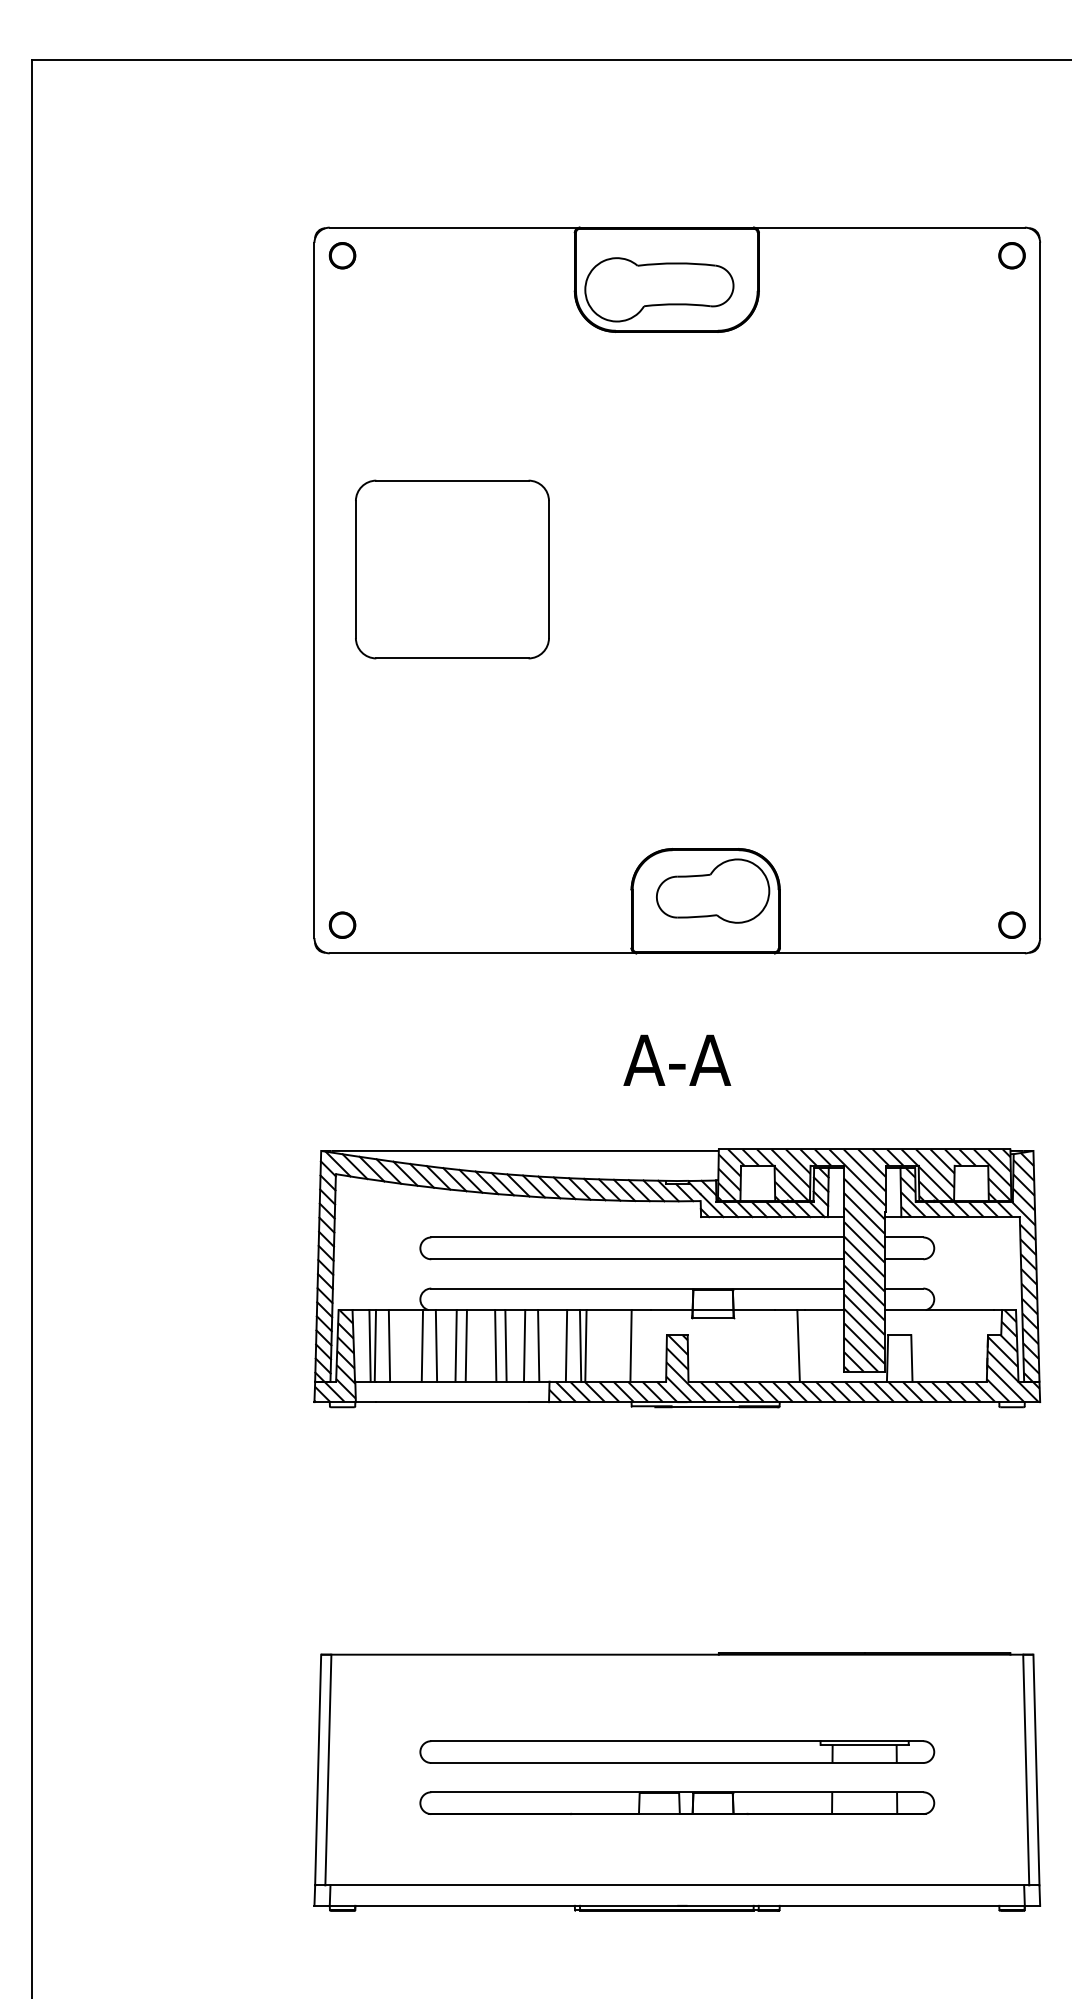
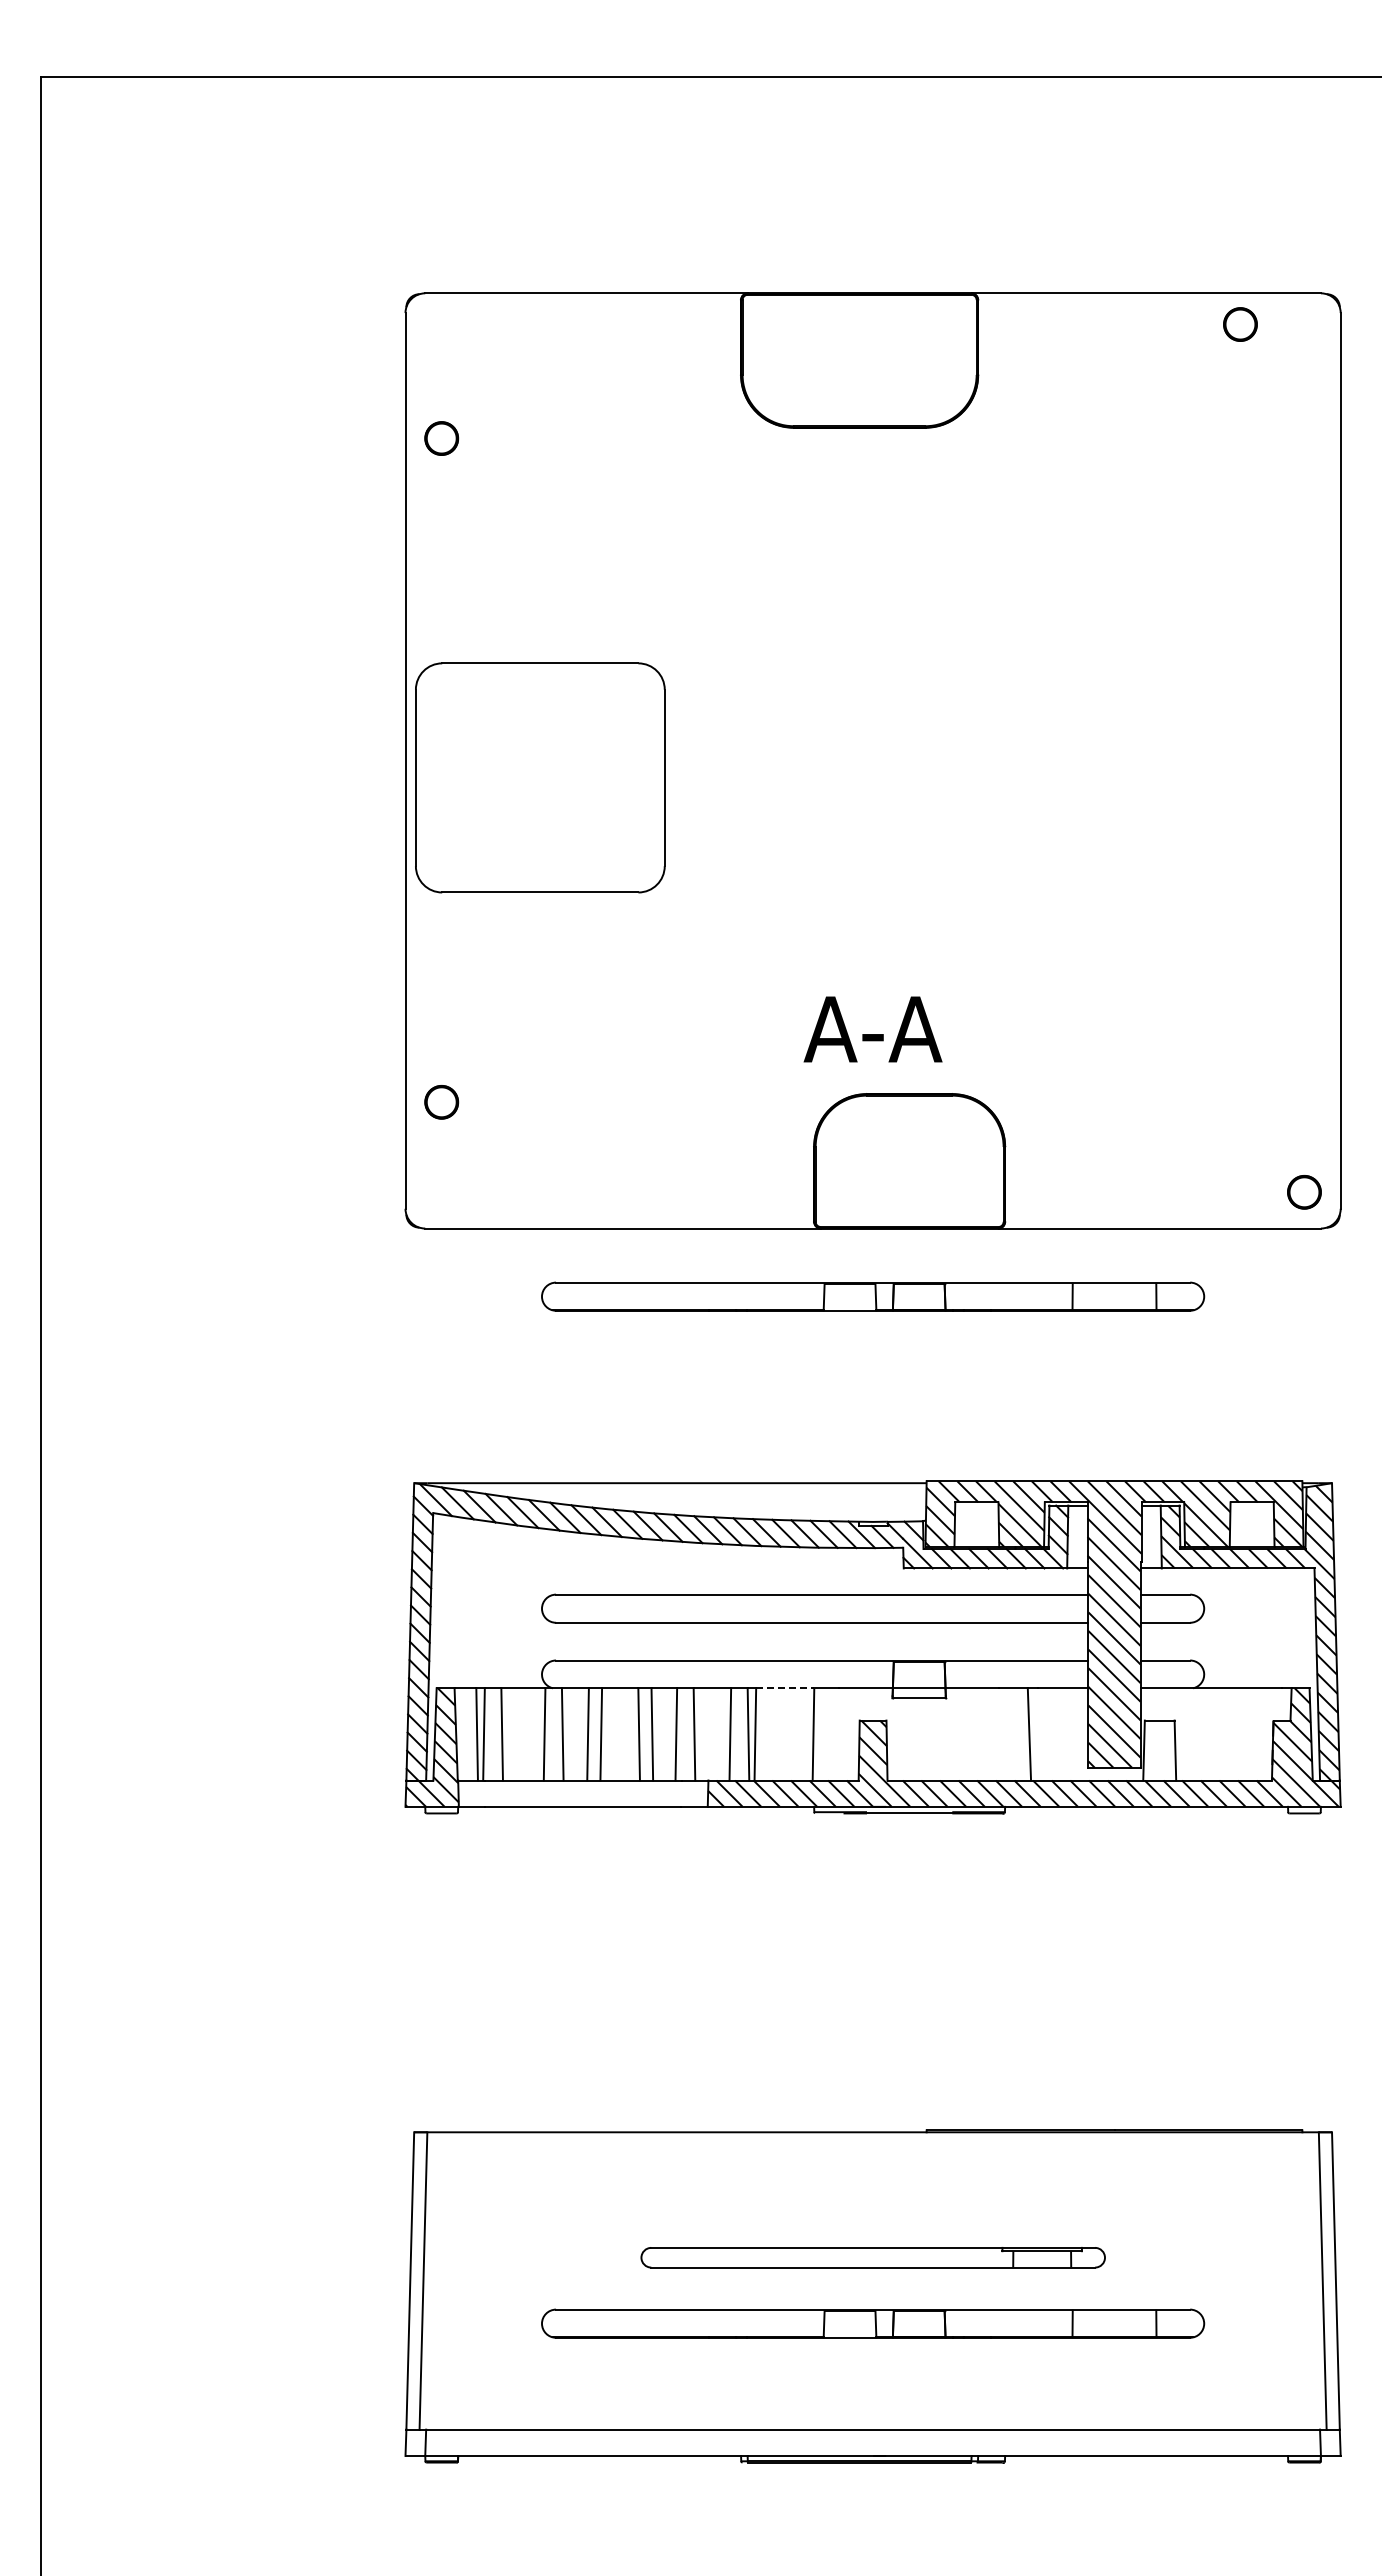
part: (342, 255) -> (441, 438), moved
circle: (1012, 255) -> (1240, 324), moved
part: (658, 289) -> (849, 373), removed
part: (452, 569) -> (540, 777), moved
part: (712, 891) -> (918, 1148), removed
part: (342, 925) -> (441, 1102), moved
part: (677, 1006) -> (873, 1296), added
text: (676, 1060) -> (872, 1029), moved
line: (609, 1310) -> (785, 1688), solid -> dashed
part: (677, 1751) -> (873, 2257), size x0.7

